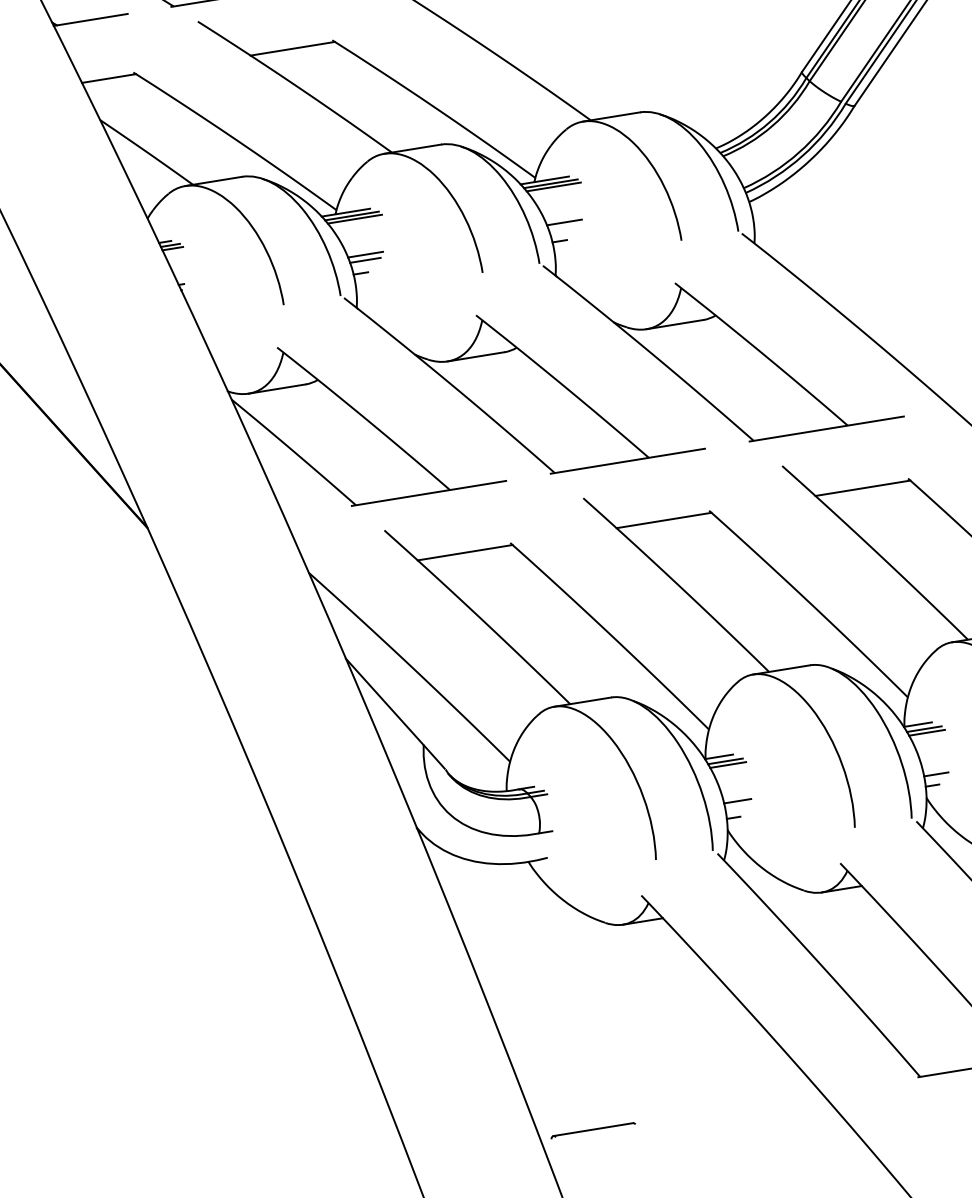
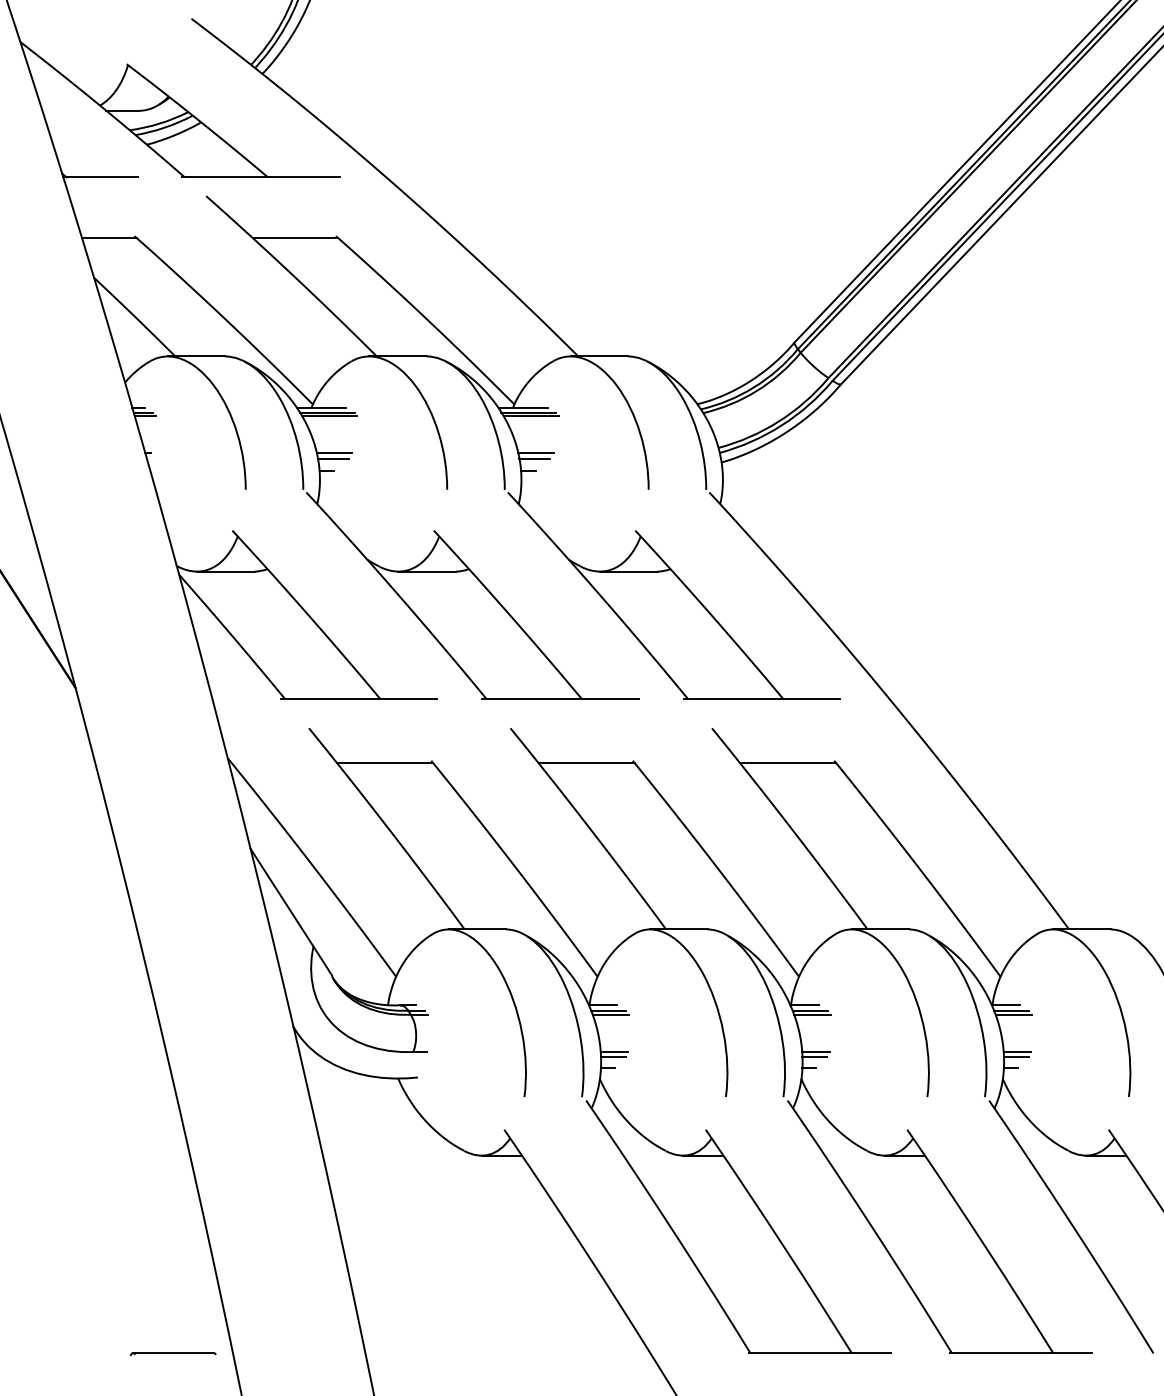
line: (563, 228) -> (534, 458), added
line: (936, 769) -> (815, 1052), added
line: (736, 806) -> (612, 1057), added
part: (592, 1131) -> (172, 1354), moved

